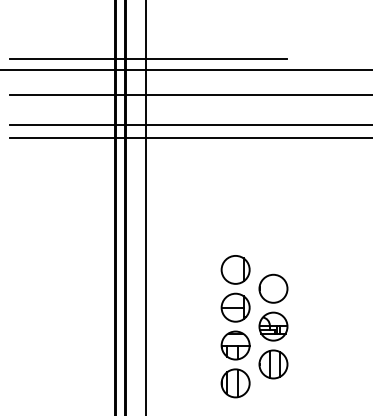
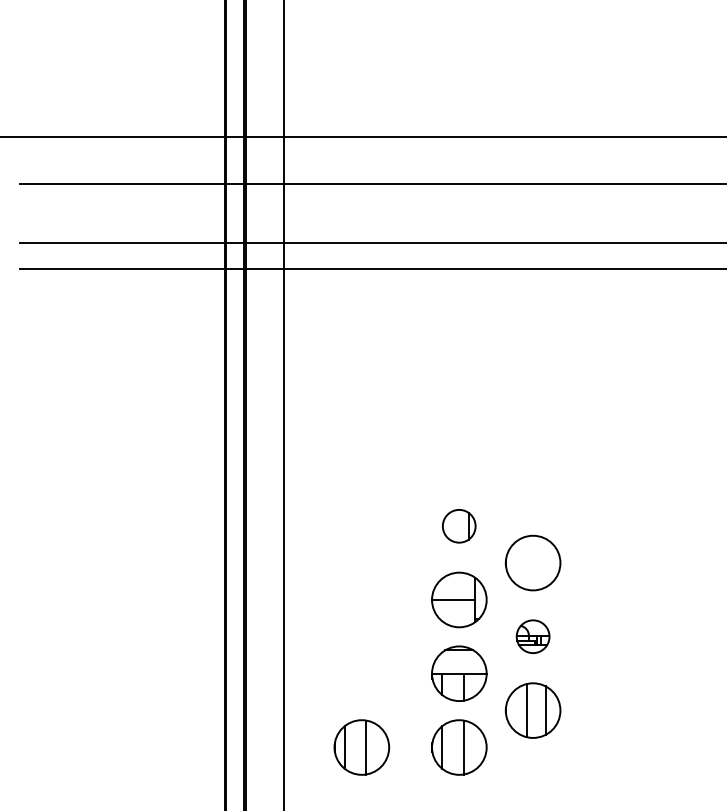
line: (148, 59) -> (289, 115), removed
part: (235, 269) -> (459, 525), size x0.6
part: (273, 326) -> (533, 636), size x0.6
part: (185, 383) -> (361, 747), added

